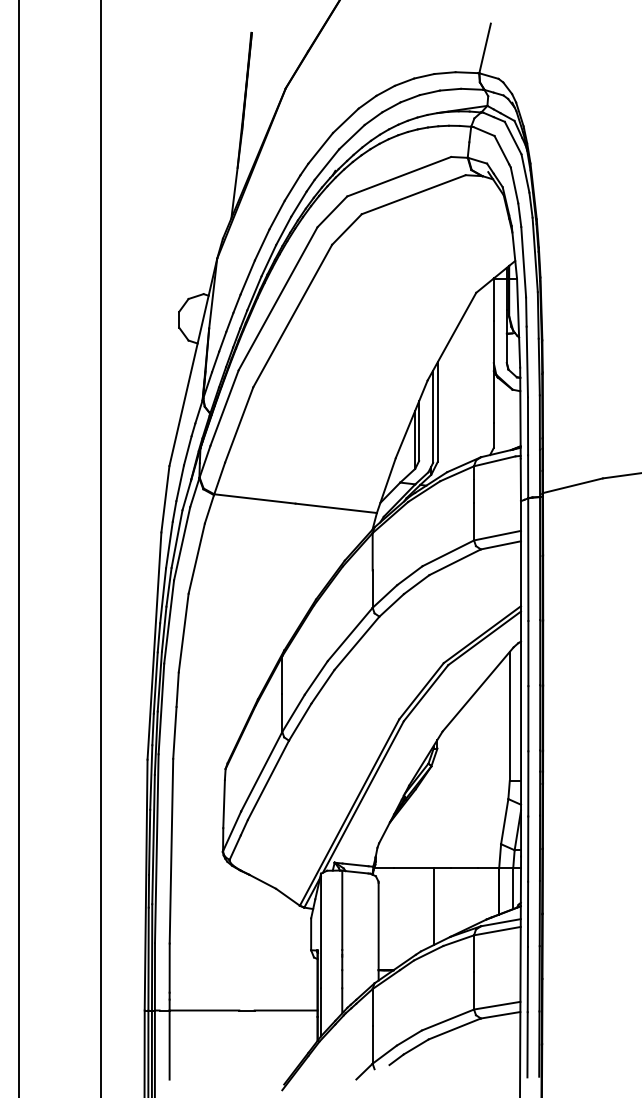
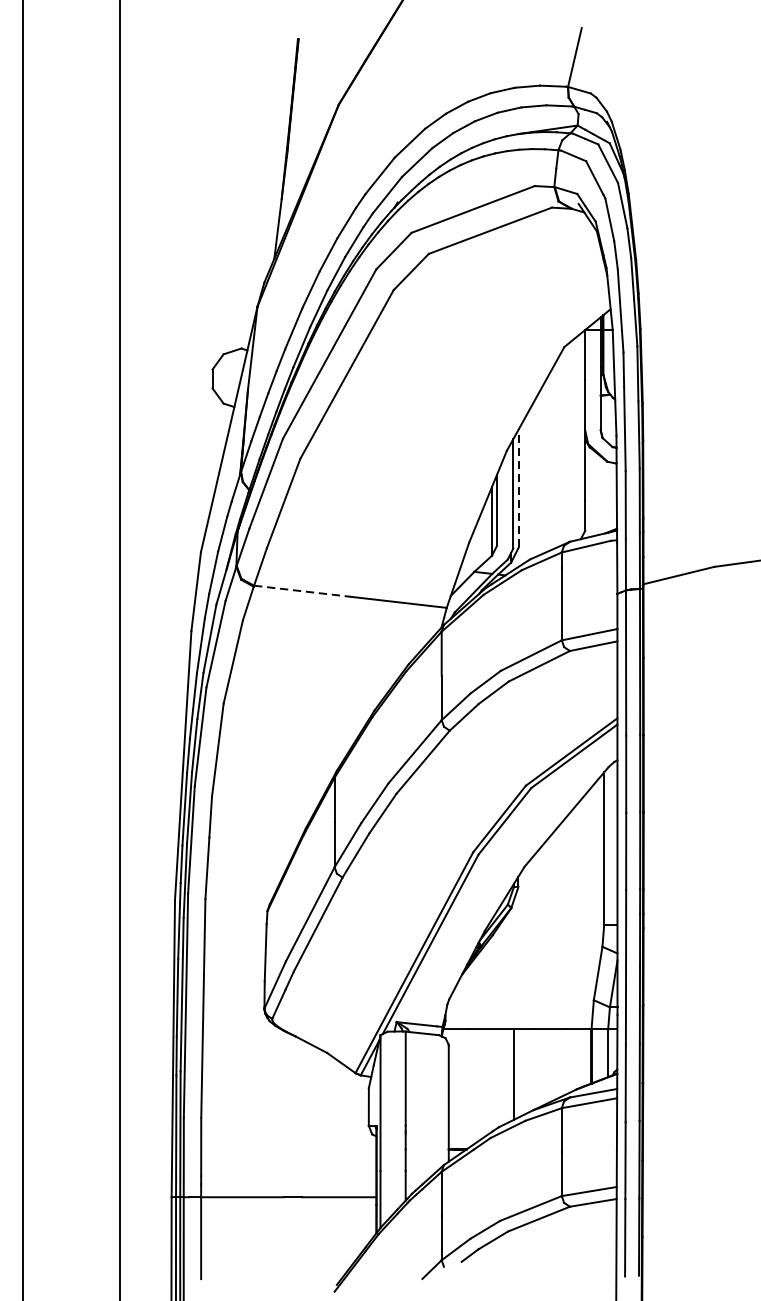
line: (437, 412) -> (518, 488), solid -> dashed
line: (254, 498) -> (301, 590), solid -> dashed

